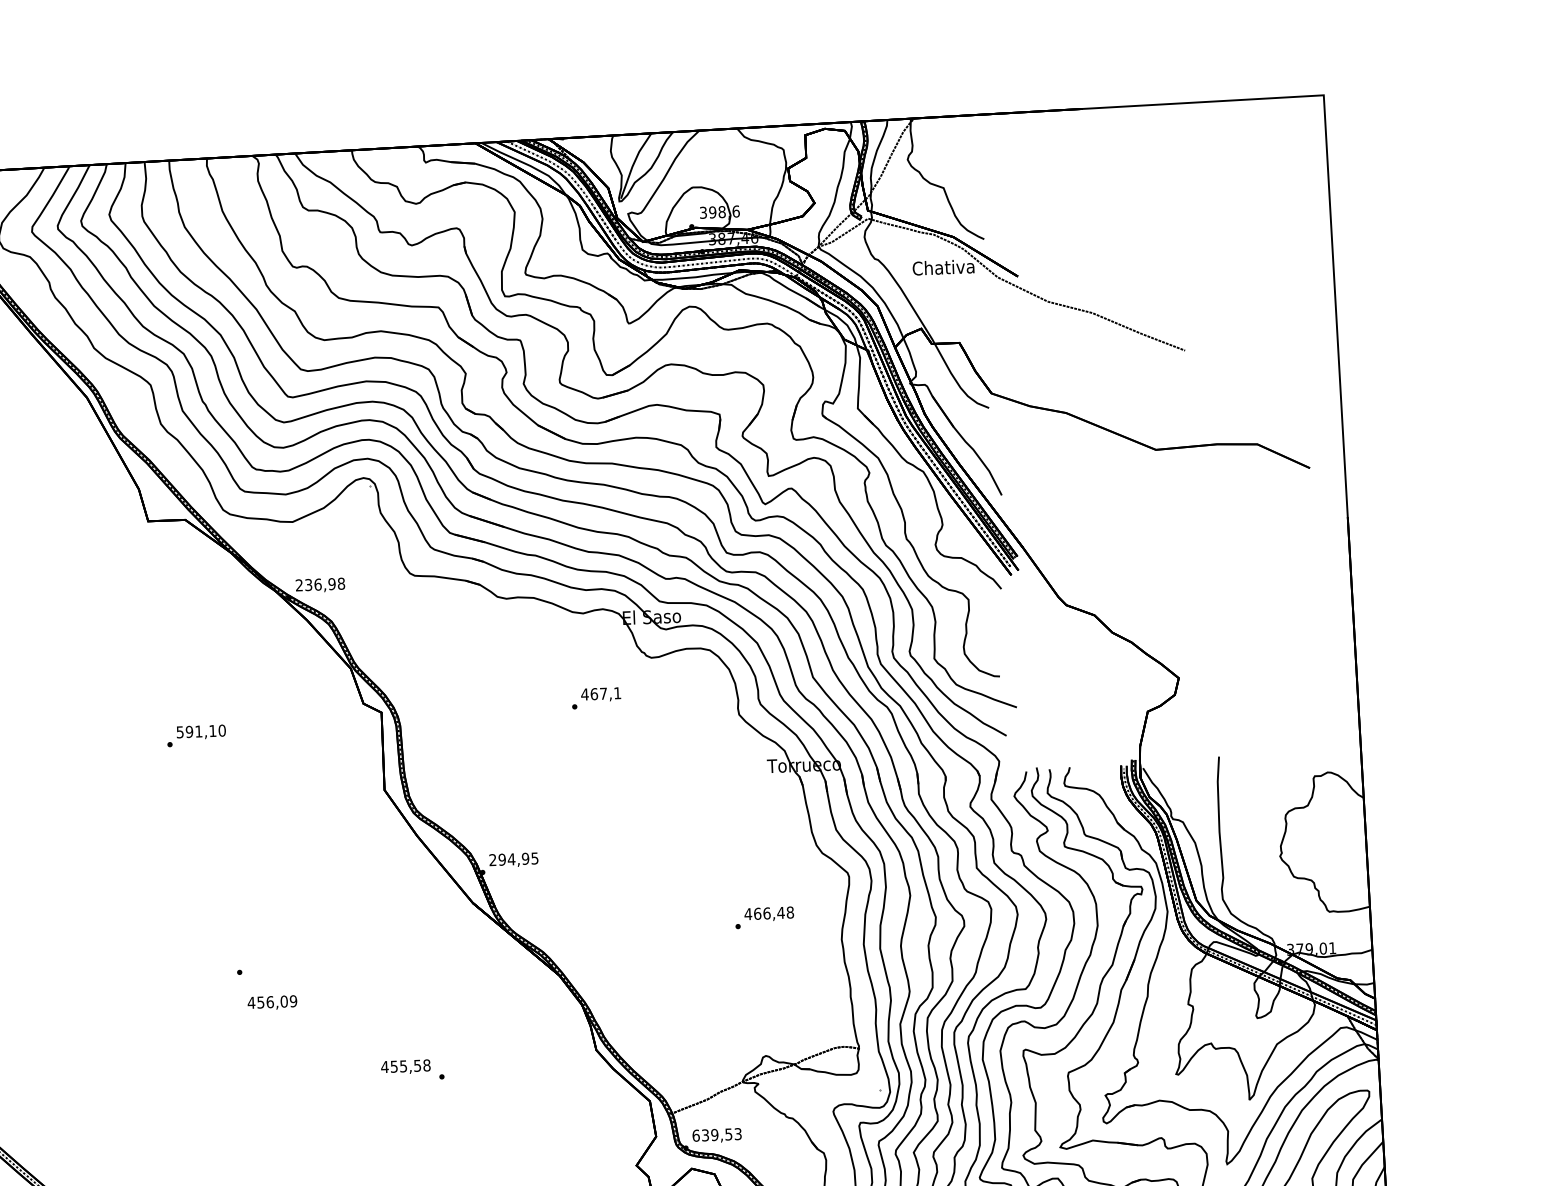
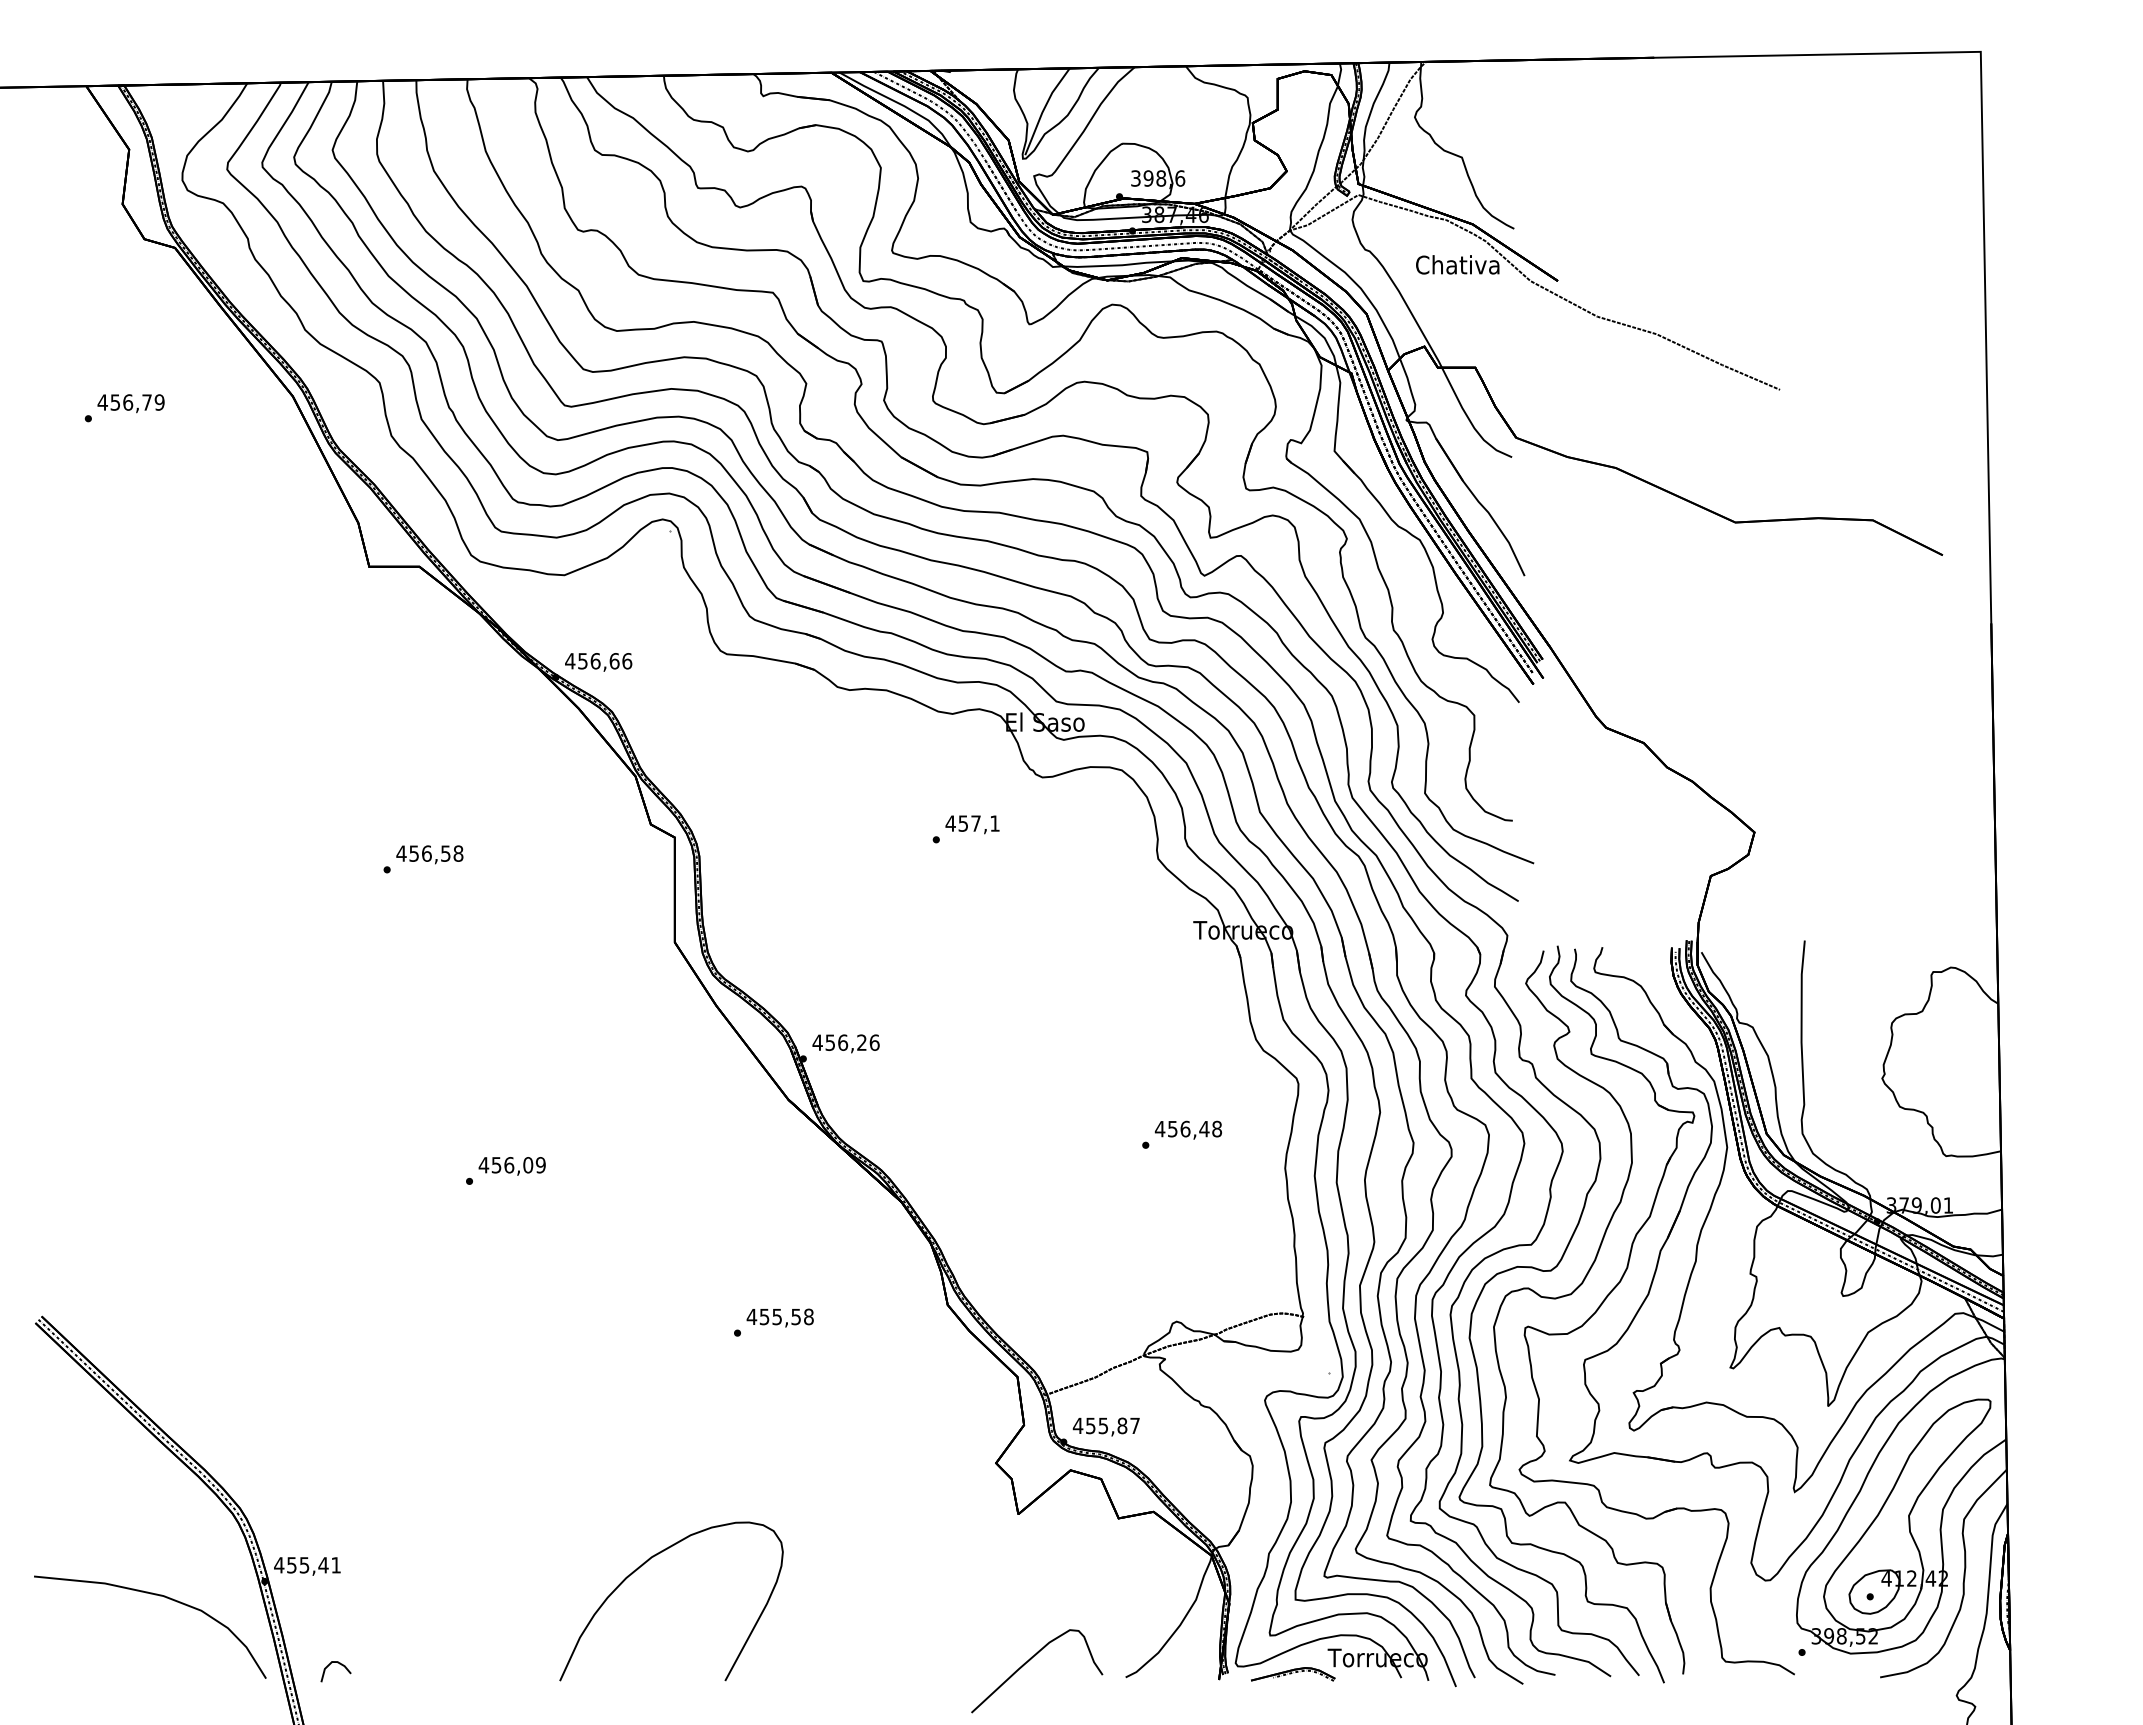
text: (320, 584) -> (598, 661), 236,98 -> 456,66
text: (594, 694) -> (963, 823), 467,1 -> 457,1
text: (200, 731) -> (429, 853), 591,10 -> 456,58
text: (513, 859) -> (845, 1042), 294,95 -> 456,26
text: (757, 913) -> (1172, 1128), 466,48 -> 456,48
text: (271, 1003) -> (511, 1166), moved
text: (405, 1066) -> (779, 1317), moved
text: (716, 1134) -> (1105, 1425), 639,53 -> 455,87

